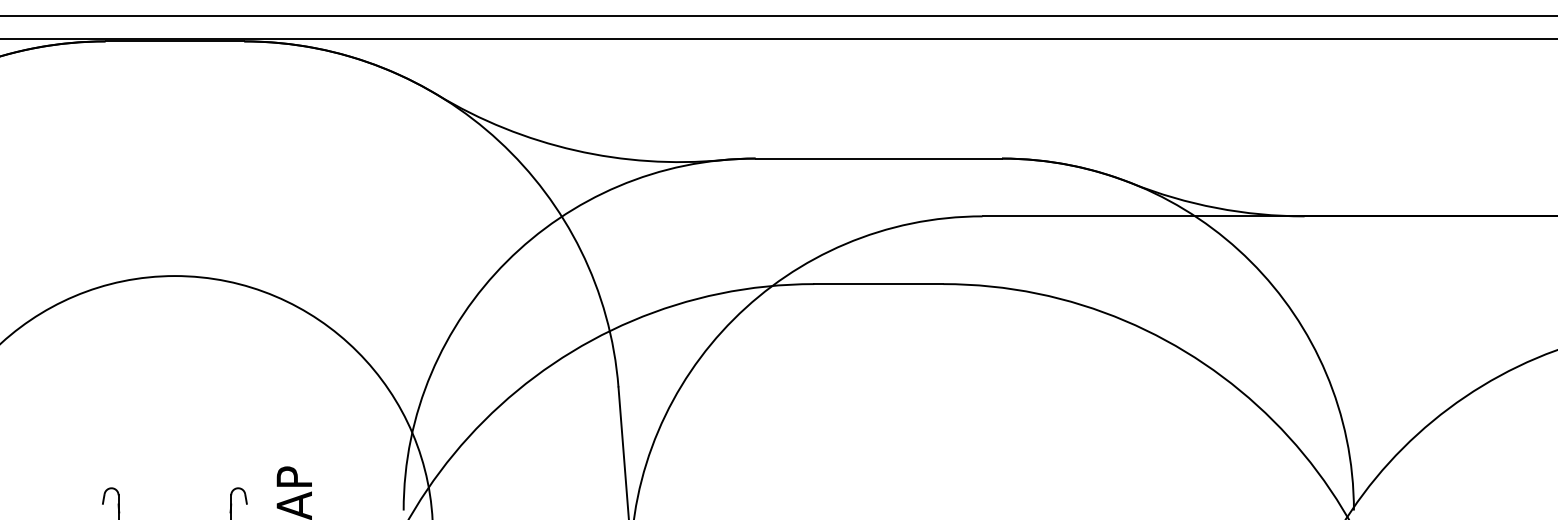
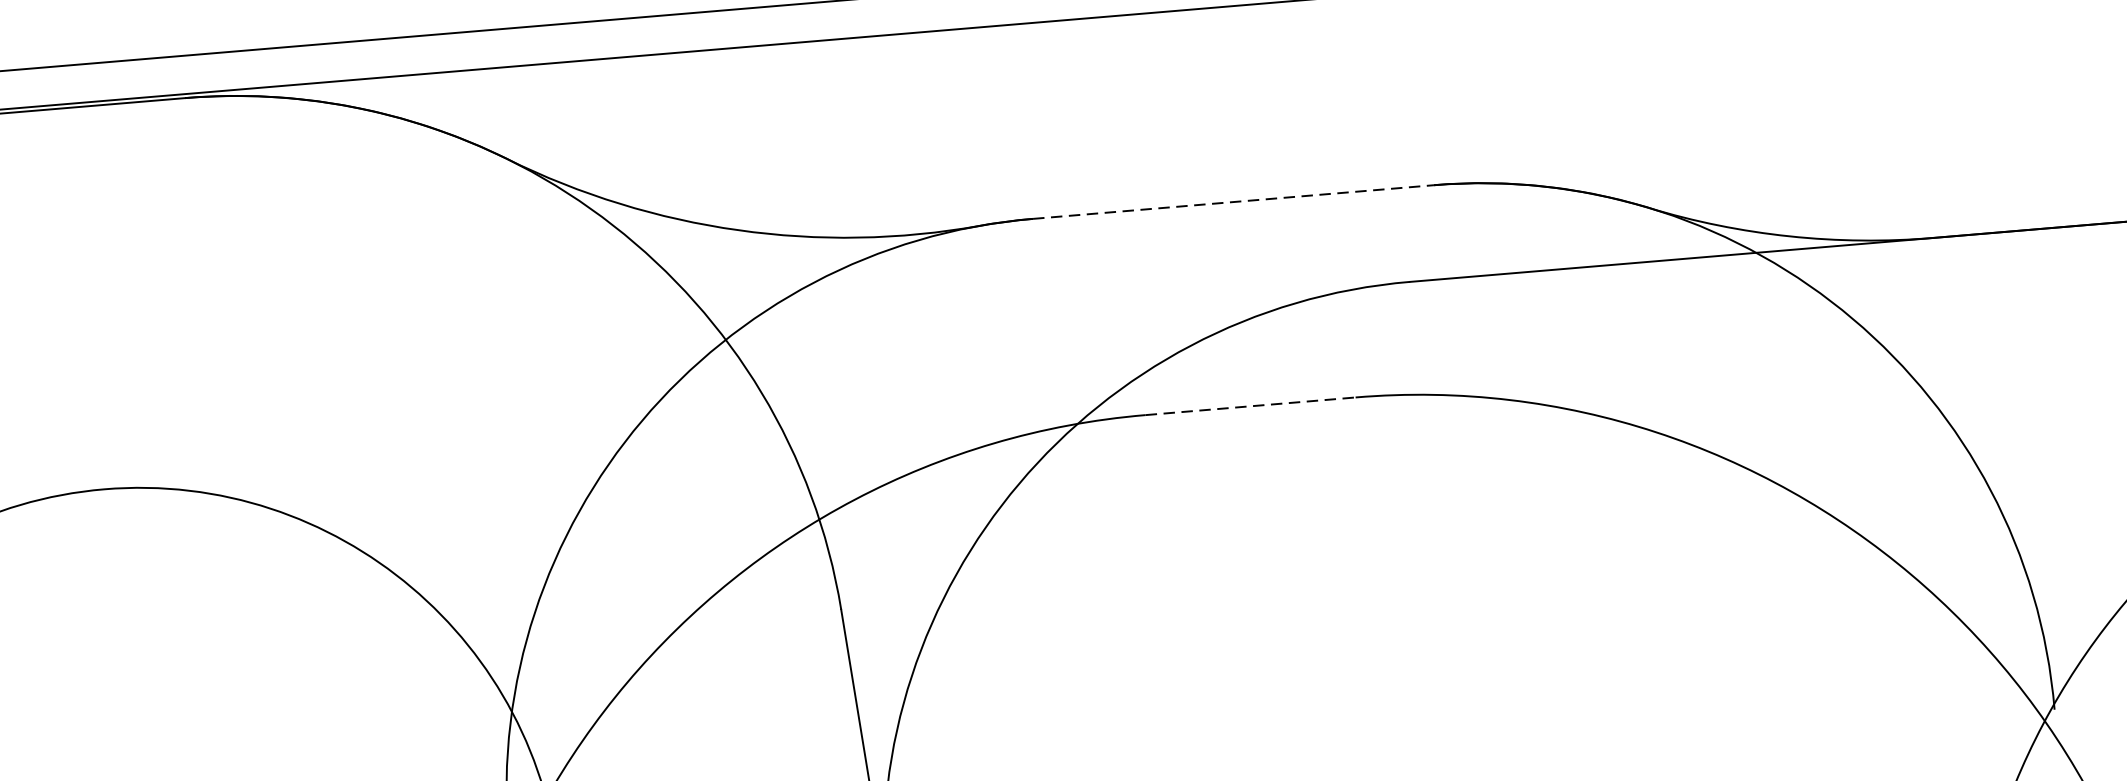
line: (879, 158) -> (1234, 201), solid -> dashed
line: (878, 284) -> (1250, 406), solid -> dashed

